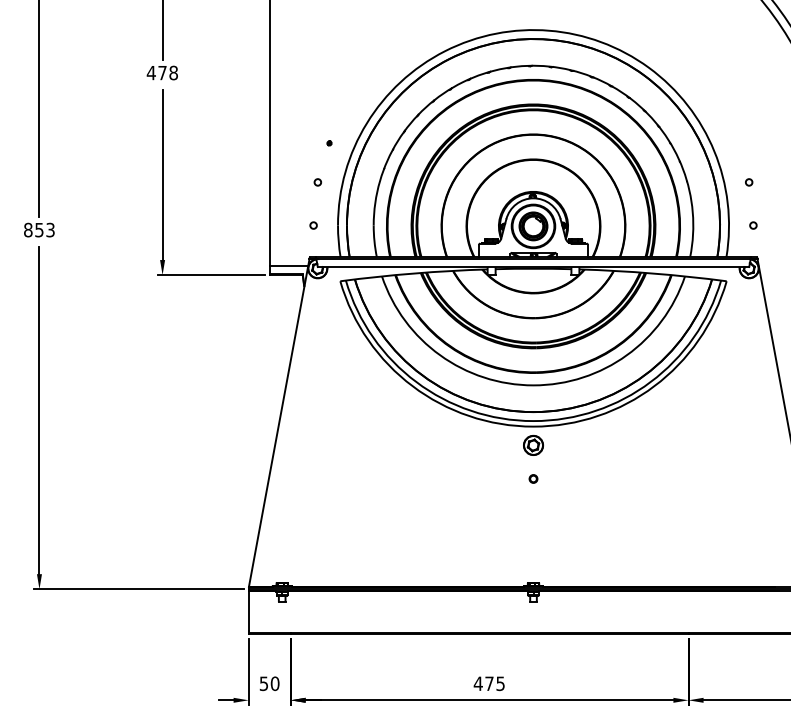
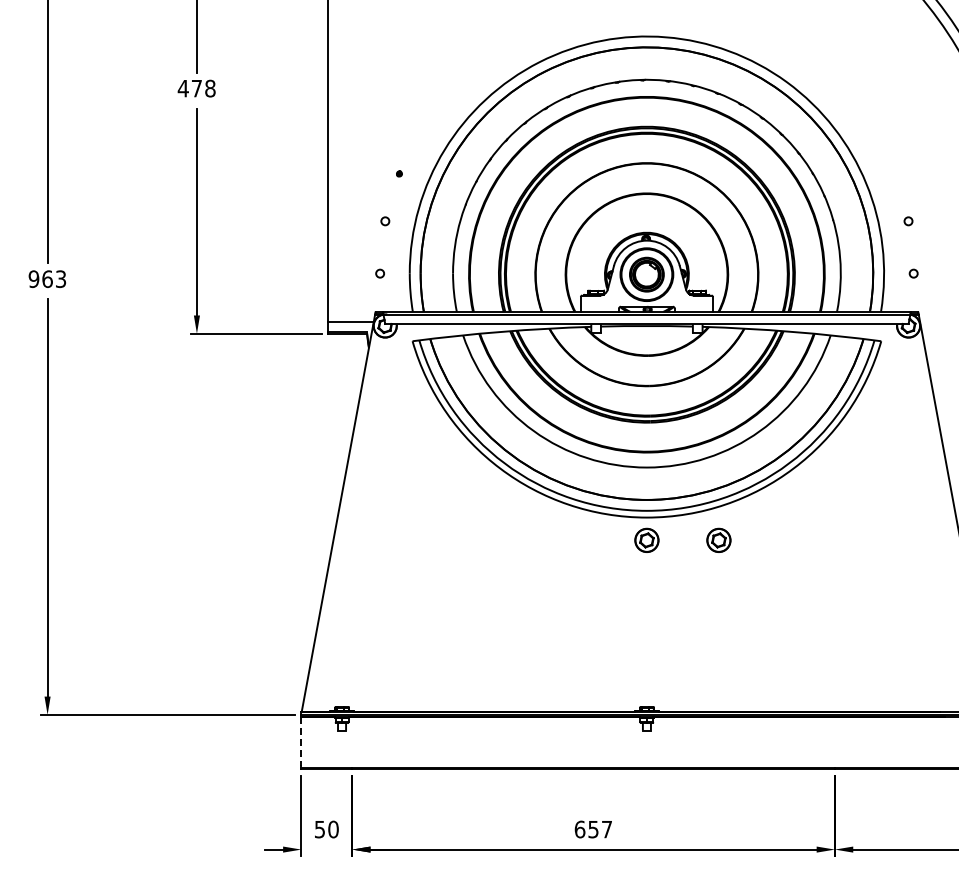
text: (33, 230) -> (40, 279), 853 -> 963
part: (592, 444) -> (718, 539), added
part: (533, 478) -> (646, 580), removed
line: (248, 611) -> (301, 741), solid -> dashed
text: (488, 683) -> (592, 829), 475 -> 657

